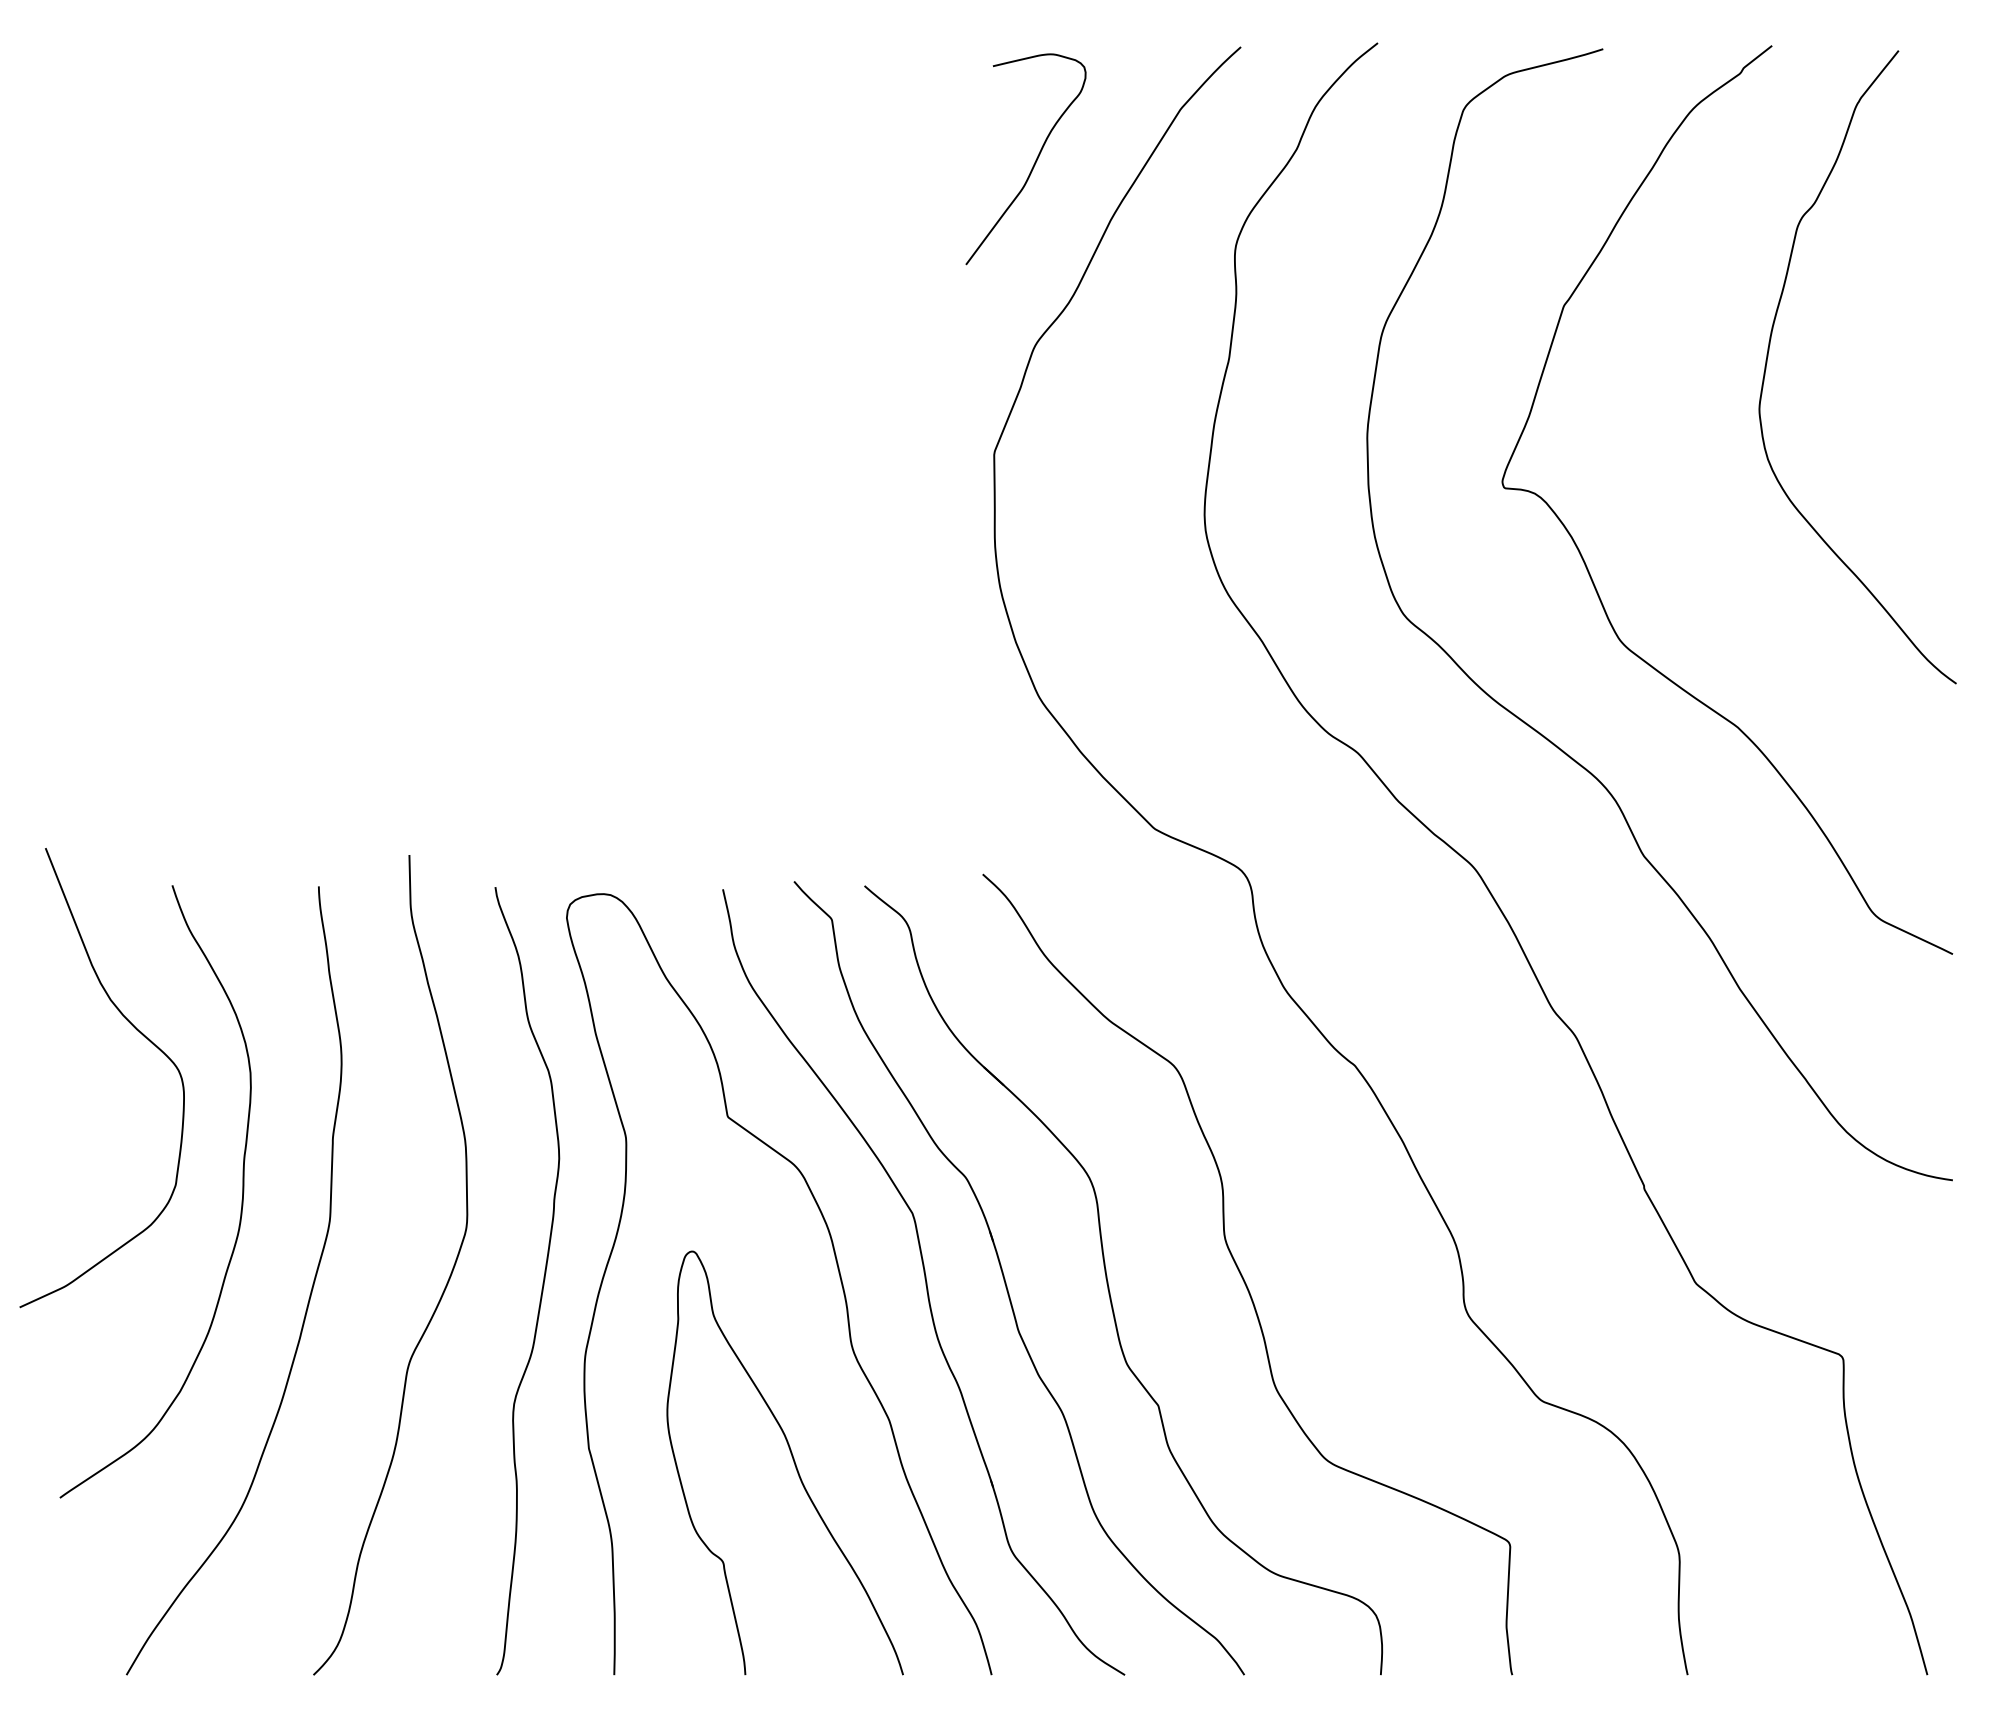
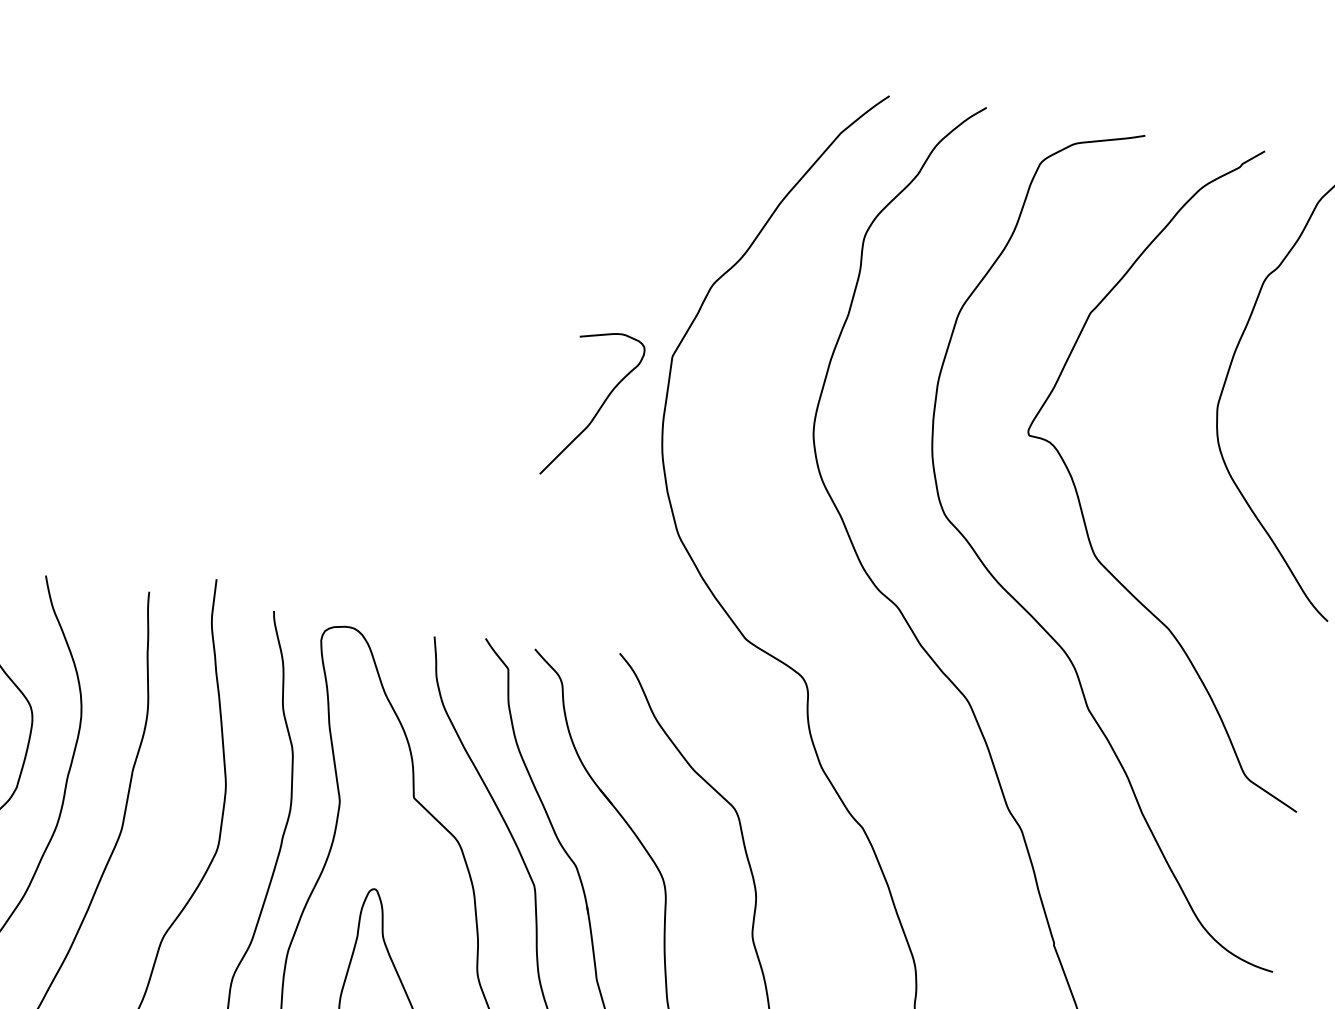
curve: (1033, 164) -> (598, 410), moved

